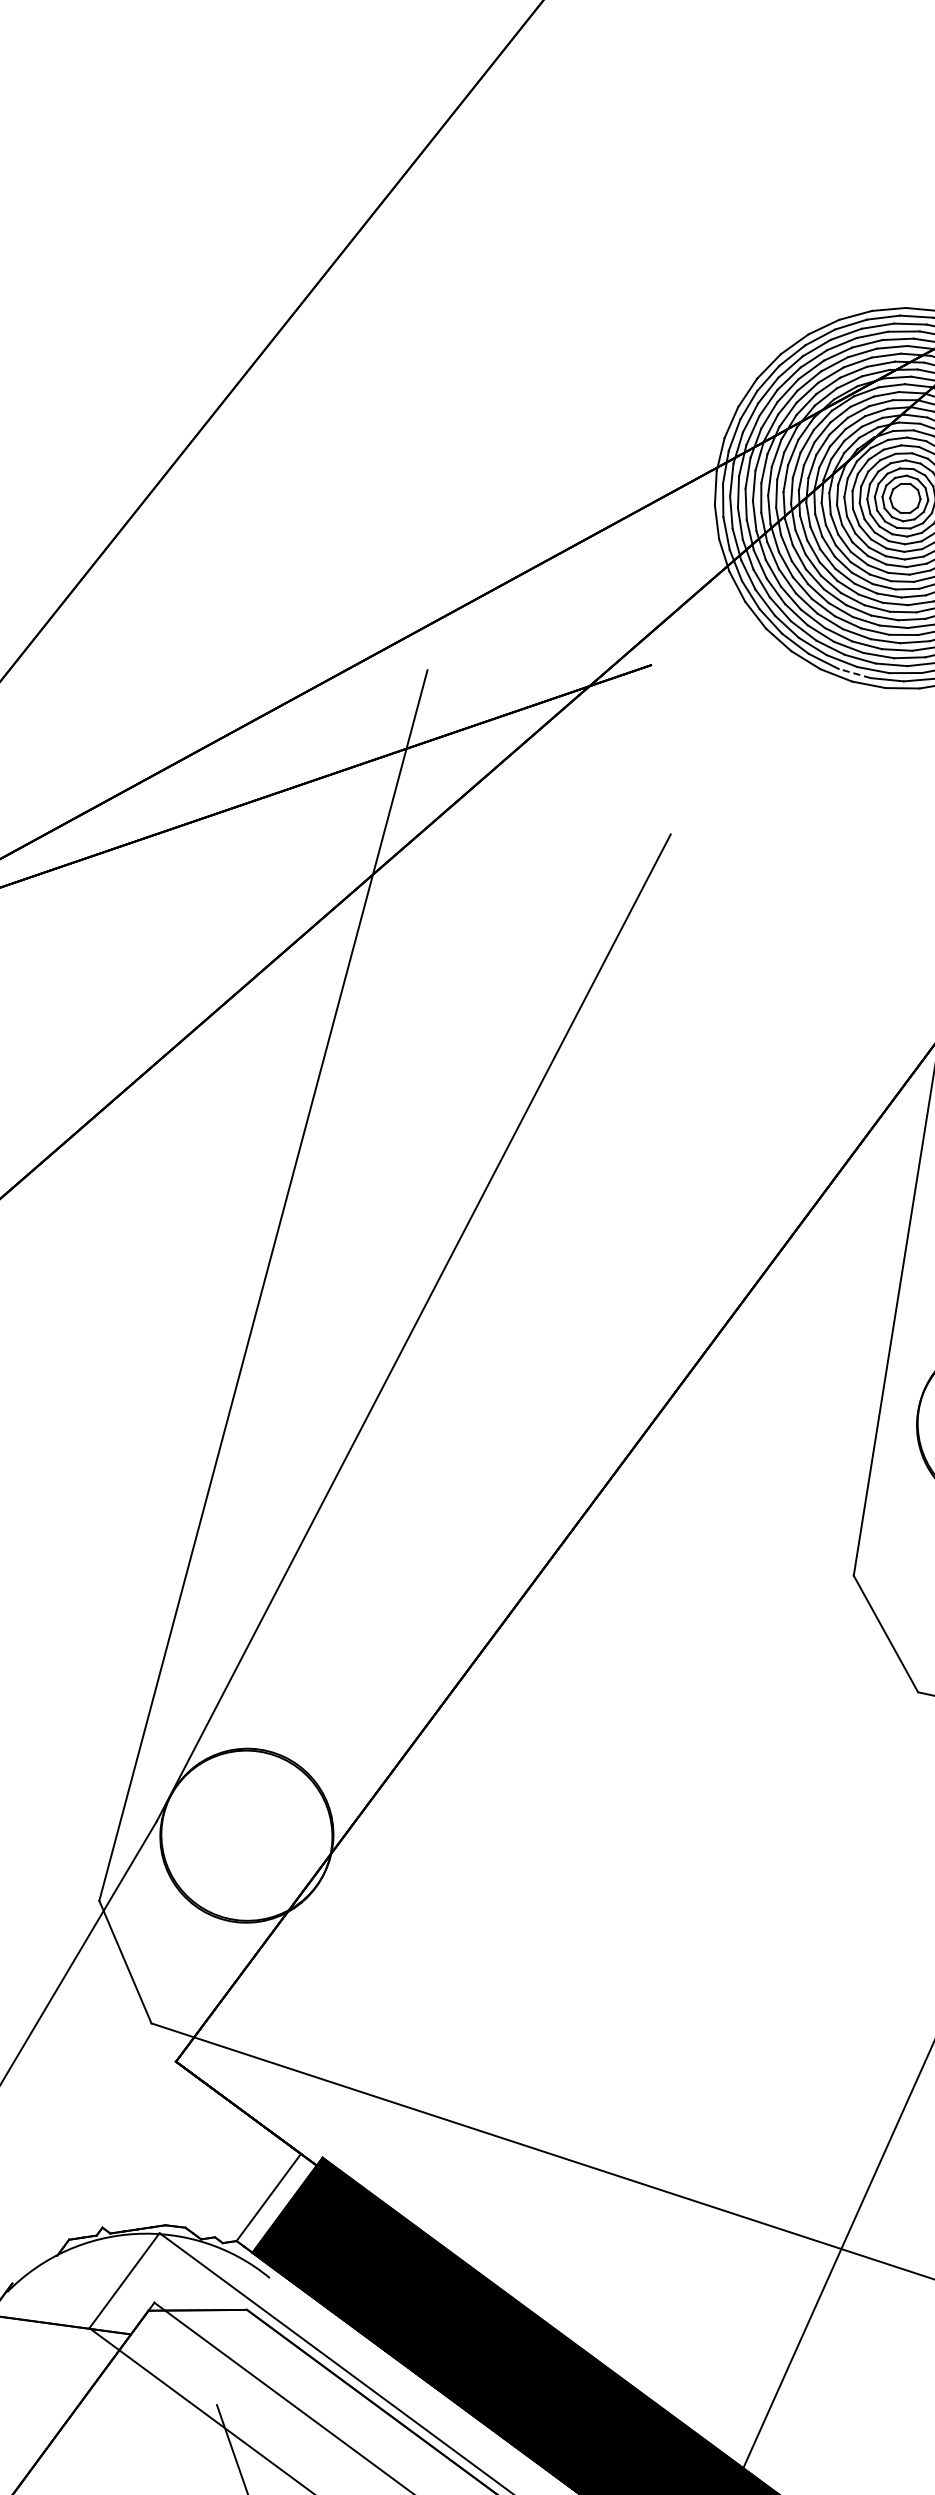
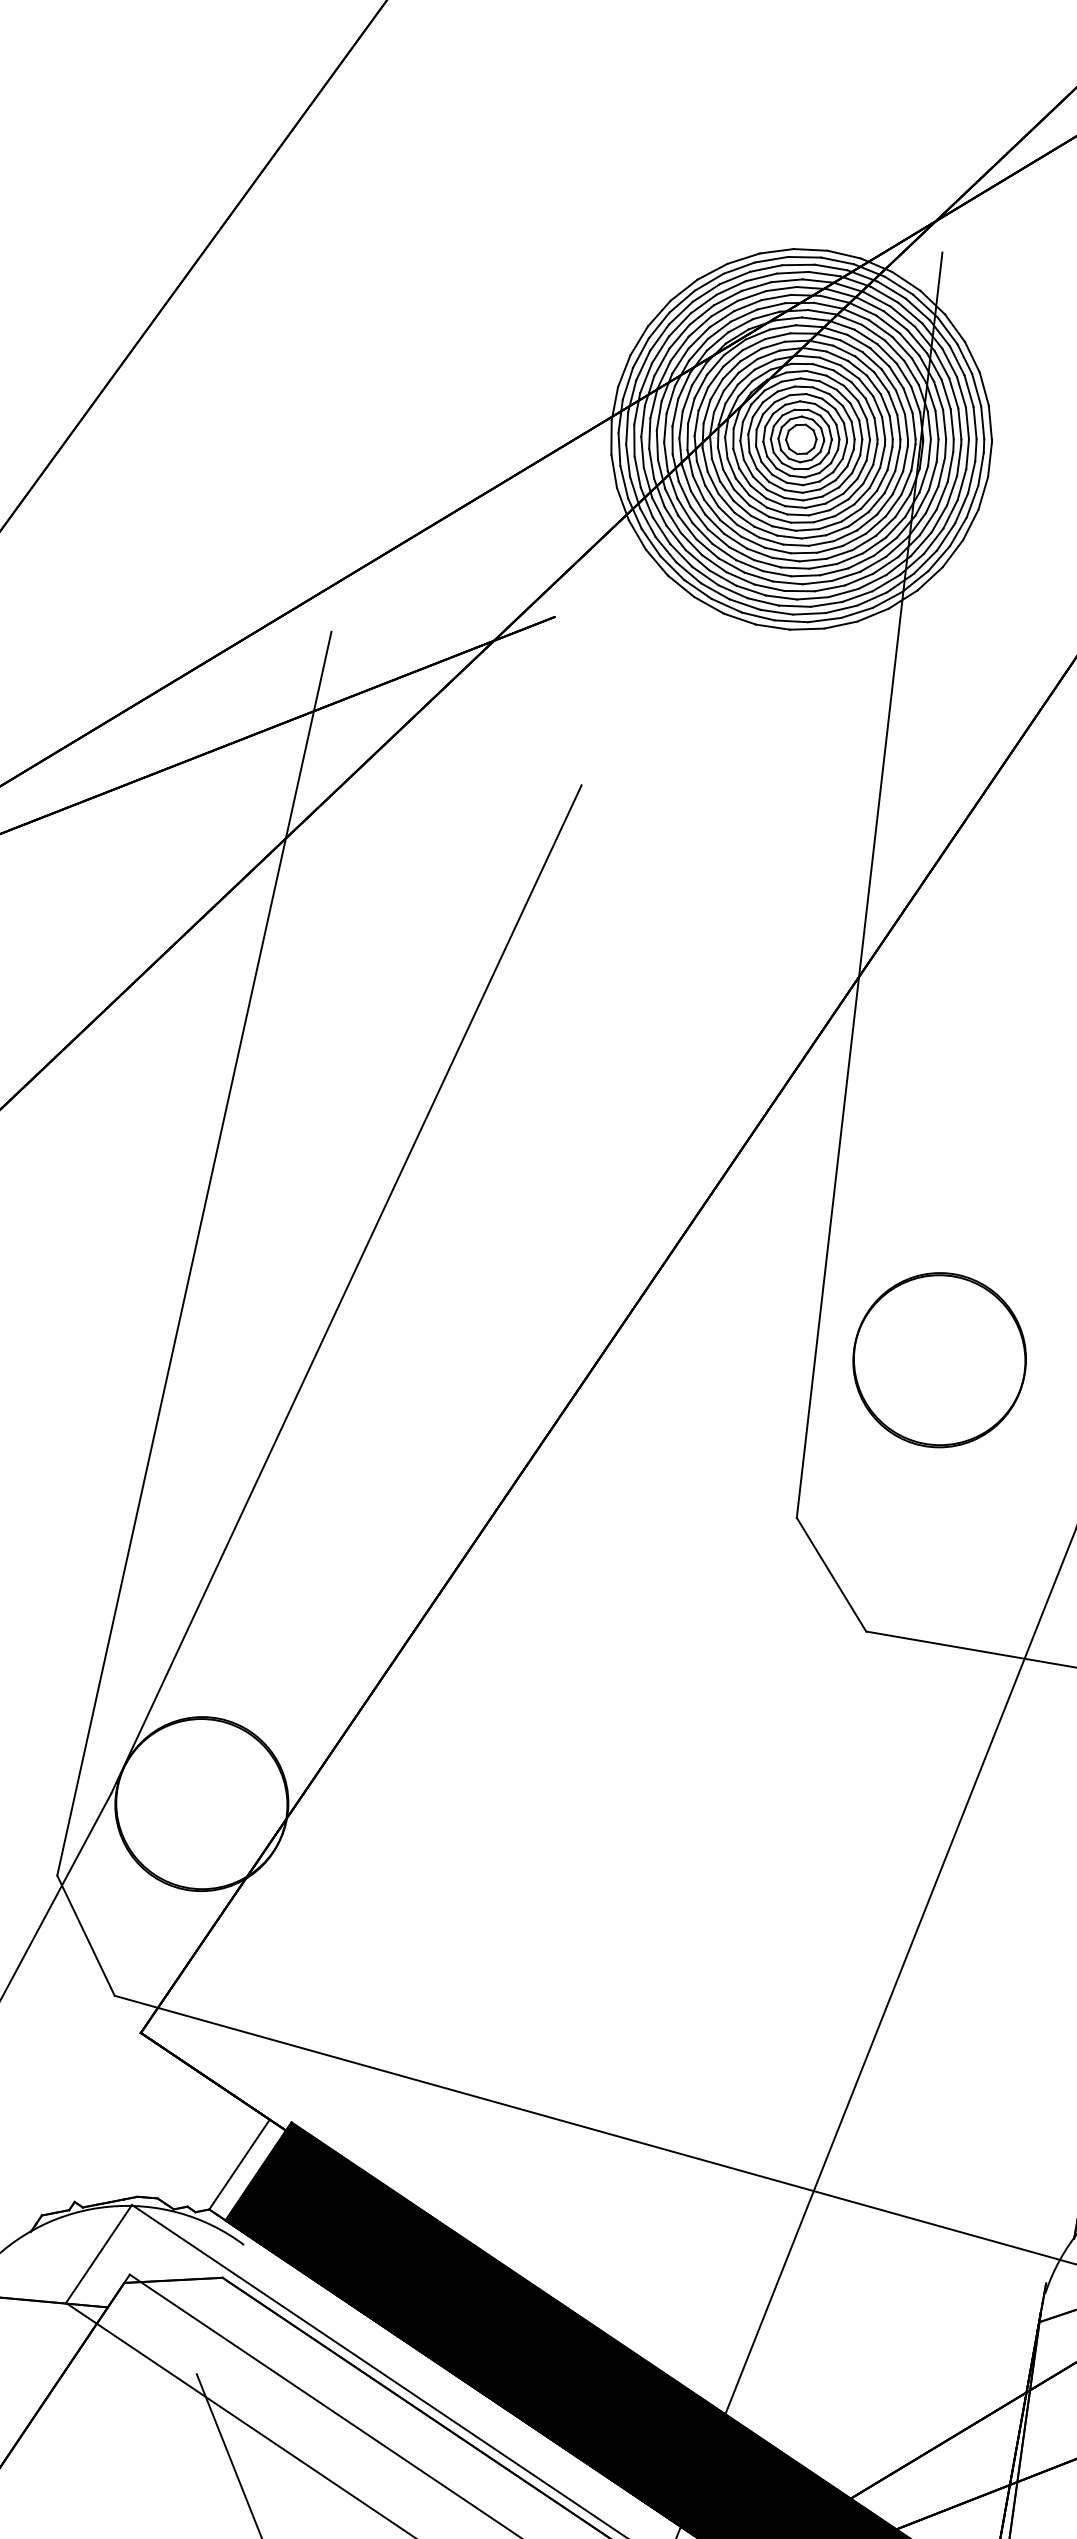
line: (854, 673) -> (758, 616), dashed -> solid

